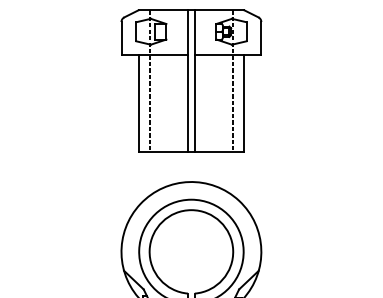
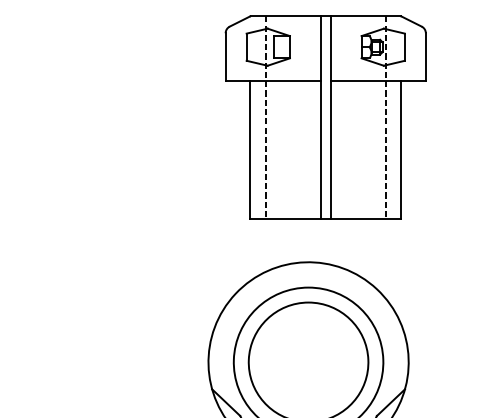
part: (191, 80) -> (325, 116), moved

